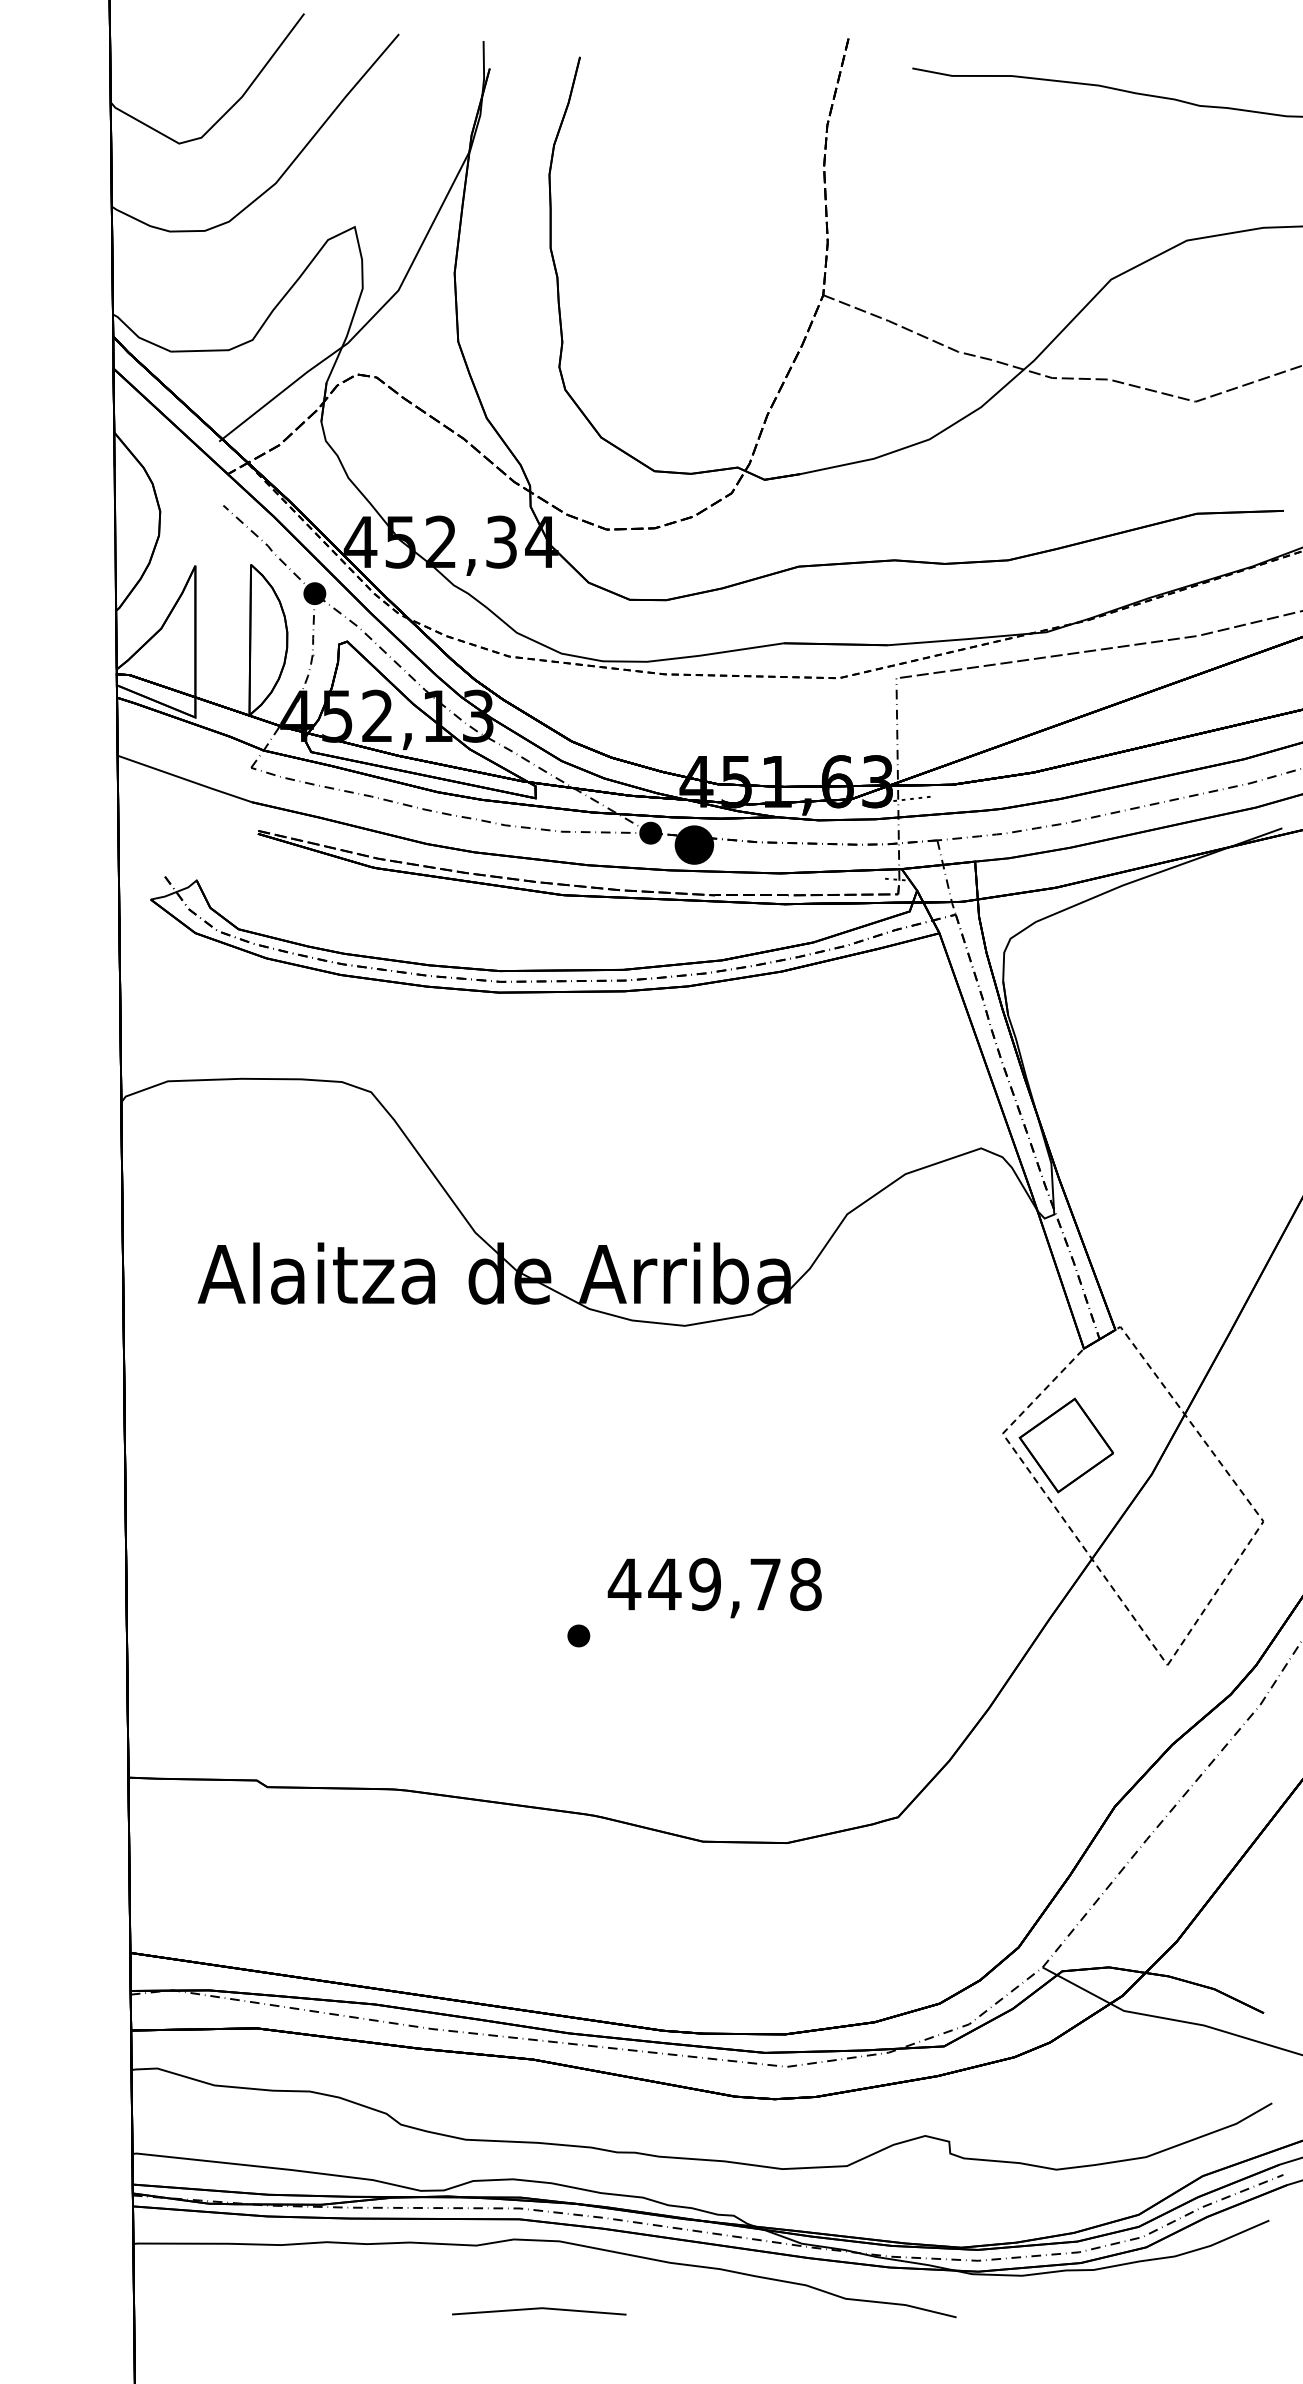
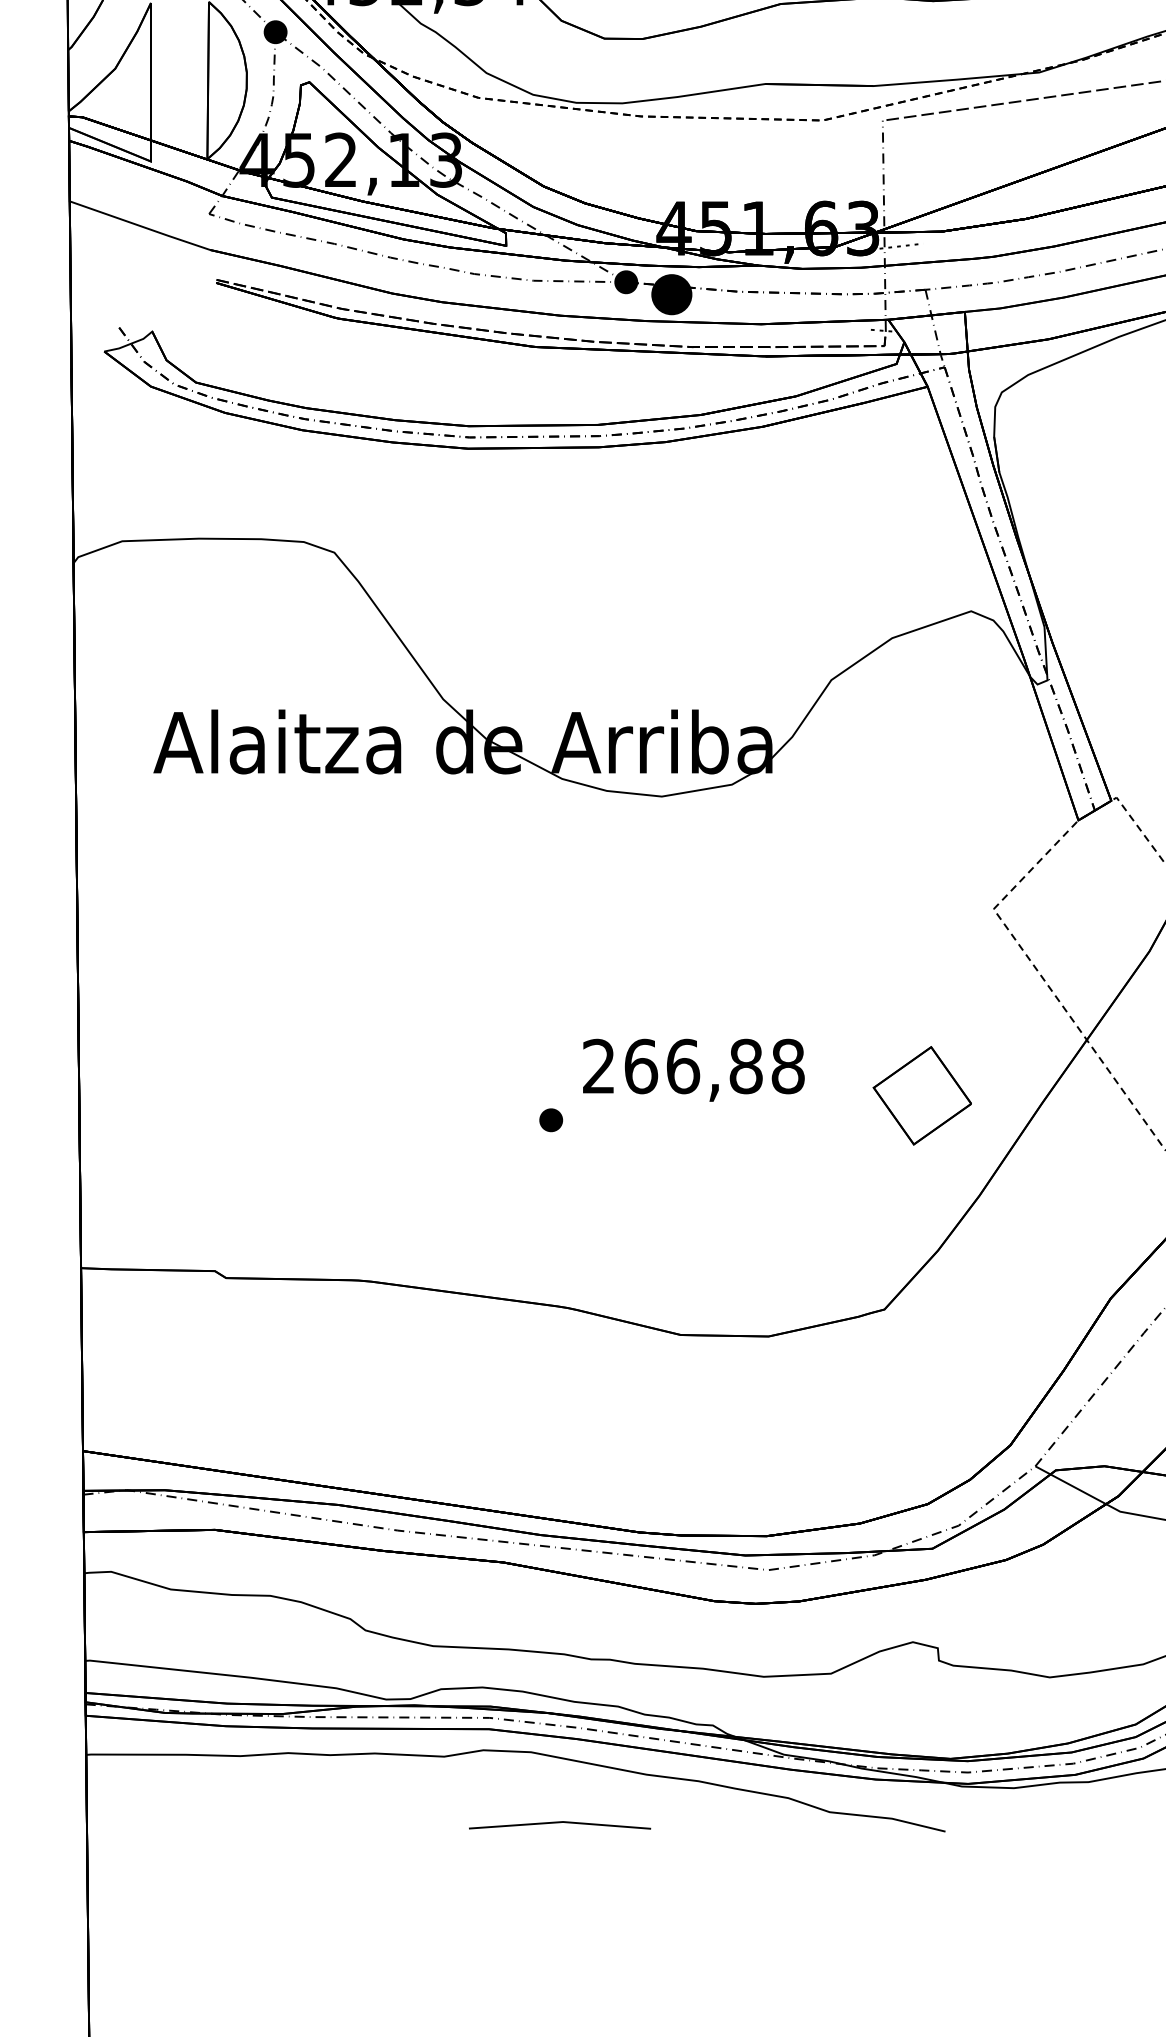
part: (1065, 1445) -> (921, 1095), moved
text: (694, 1584) -> (671, 1066), 449,78 -> 266,88
line: (539, 2309) -> (560, 1823), moved

